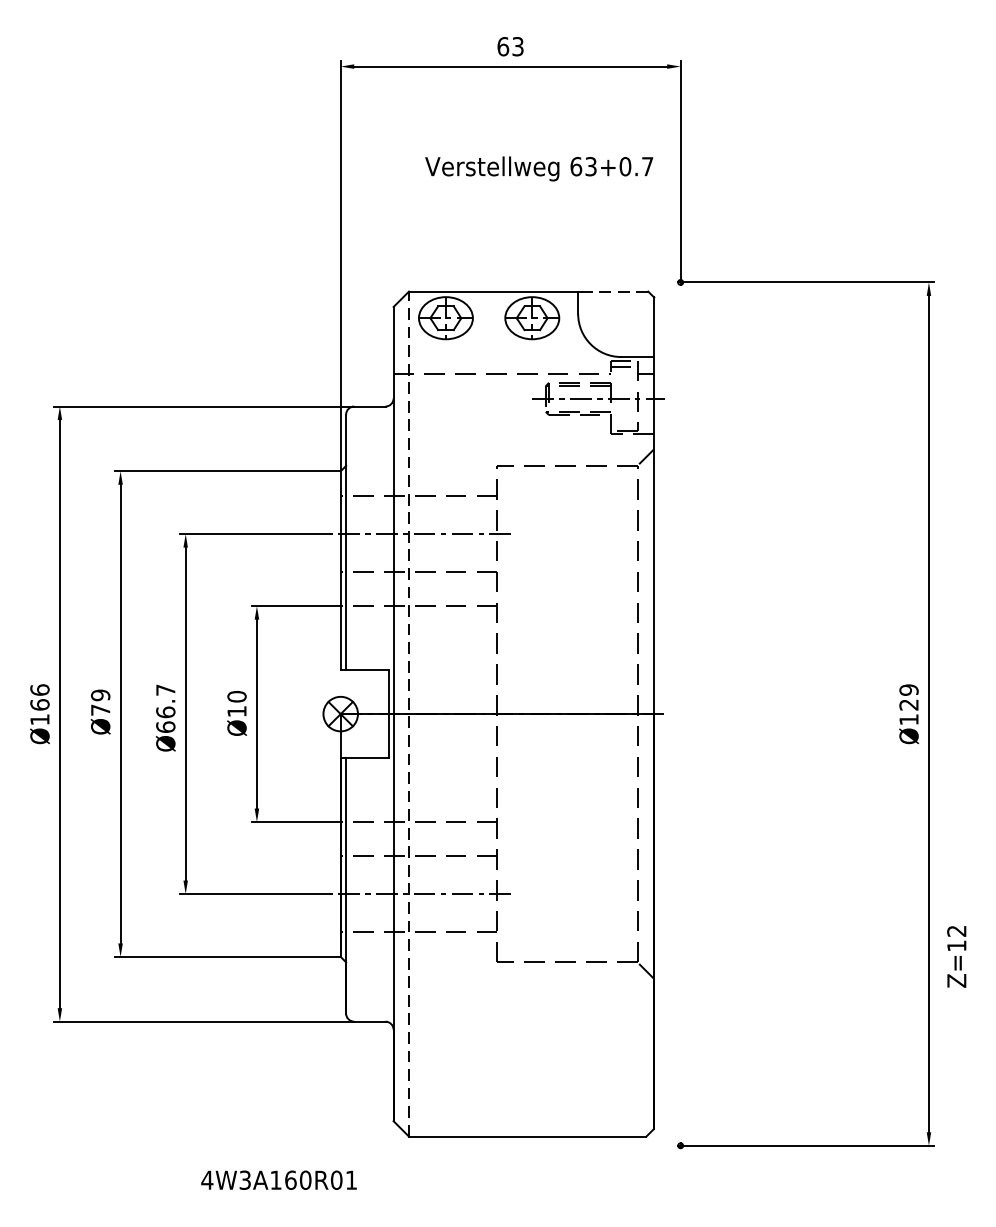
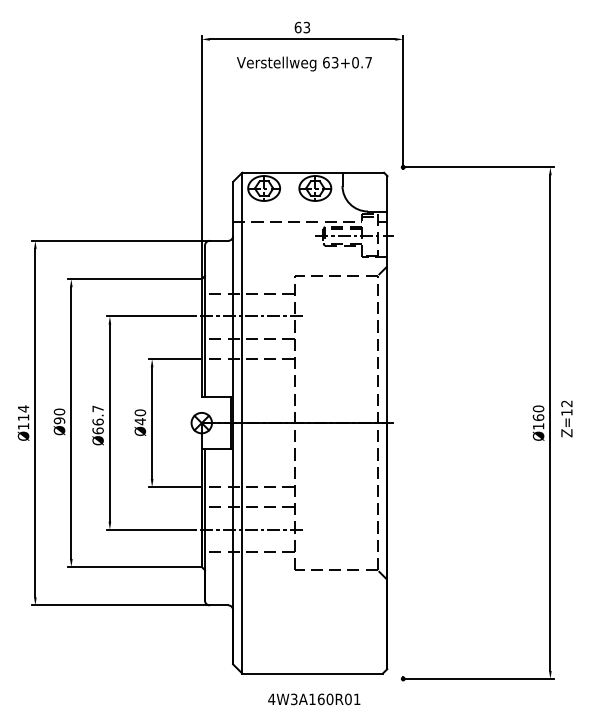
text: (539, 168) -> (304, 63), moved
line: (615, 291) -> (364, 172), dashed -> solid
text: (39, 697) -> (23, 413), Ø166 -> Ø114
text: (908, 697) -> (538, 413), Ø129 -> Ø160
text: (100, 702) -> (59, 416), Ø79 -> Ø90
text: (235, 711) -> (139, 421), Ø10 -> Ø40
line: (409, 713) -> (242, 422), dashed -> solid
text: (956, 956) -> (566, 418), moved
text: (279, 1180) -> (314, 699), moved

